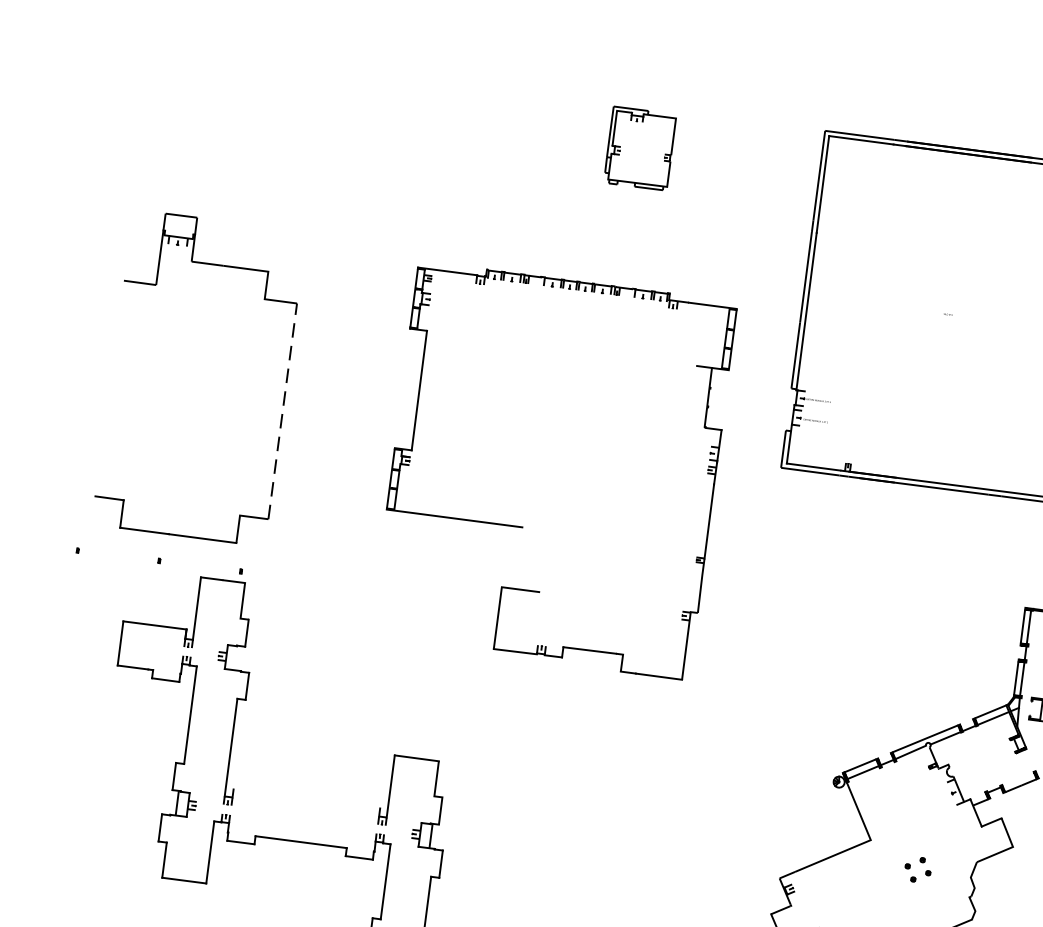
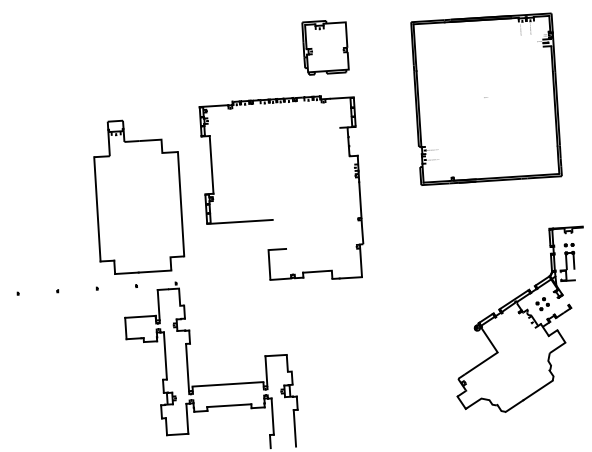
part: (640, 148) -> (325, 47), size x1.43
line: (109, 388) -> (97, 209), added
line: (283, 410) -> (181, 203), dashed -> solid
part: (524, 526) -> (273, 219), moved
line: (305, 798) -> (227, 384), added
part: (917, 870) -> (542, 304), moved

